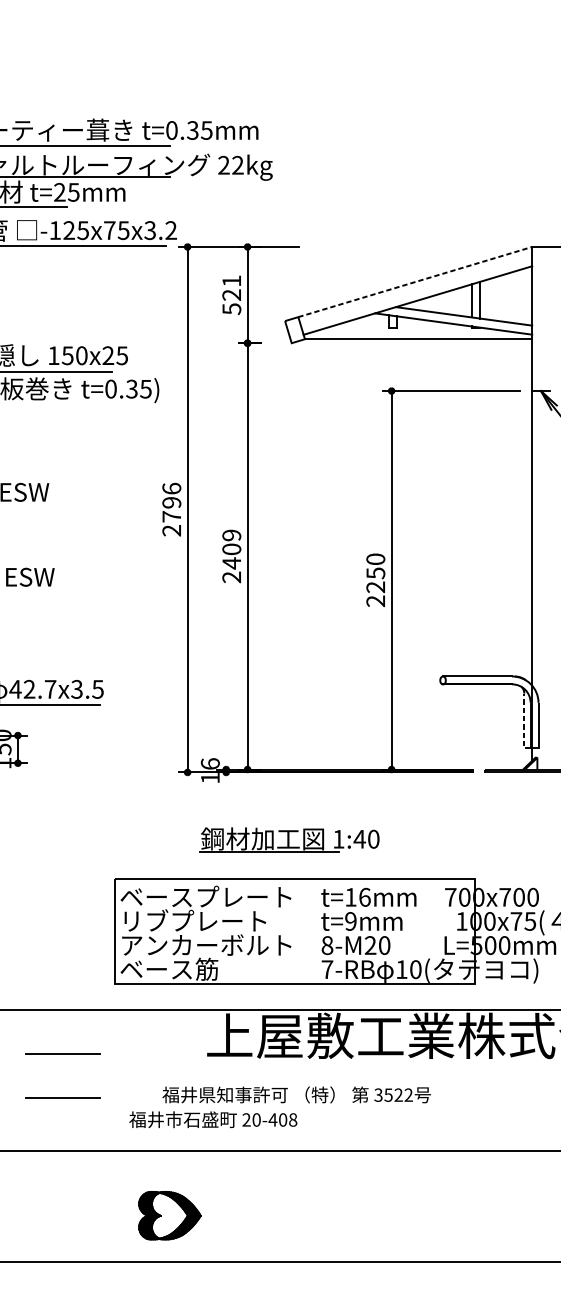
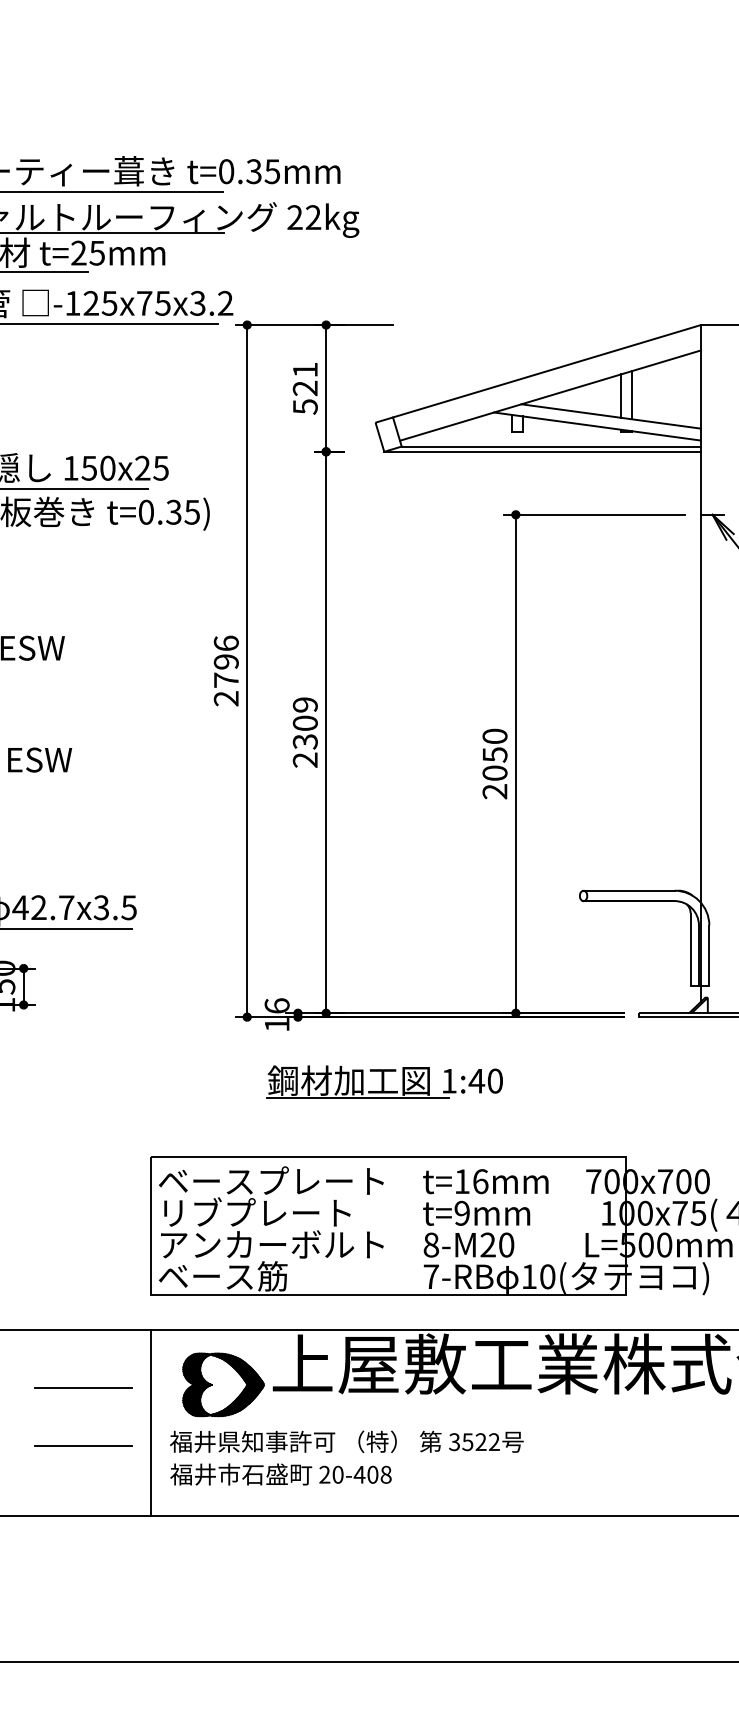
line: (415, 282) -> (547, 371), dashed -> solid
line: (411, 342) -> (542, 451), added
text: (231, 563) -> (304, 741), 2409 -> 2309
text: (375, 586) -> (494, 772), 2250 -> 2050
line: (524, 724) -> (690, 953), dashed -> solid
part: (289, 839) -> (384, 1081), moved
line: (114, 1080) -> (151, 1422), added
text: (296, 1094) -> (346, 1441), moved
part: (169, 1215) -> (223, 1384), moved

